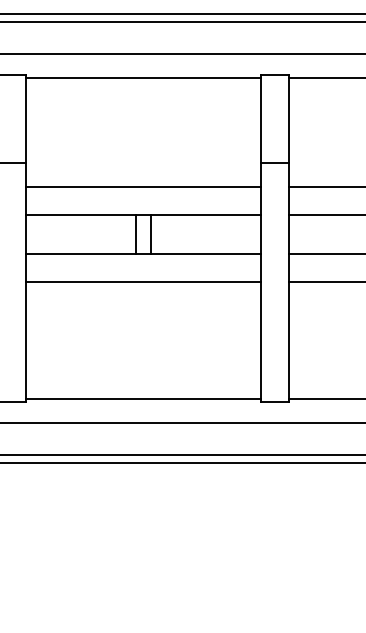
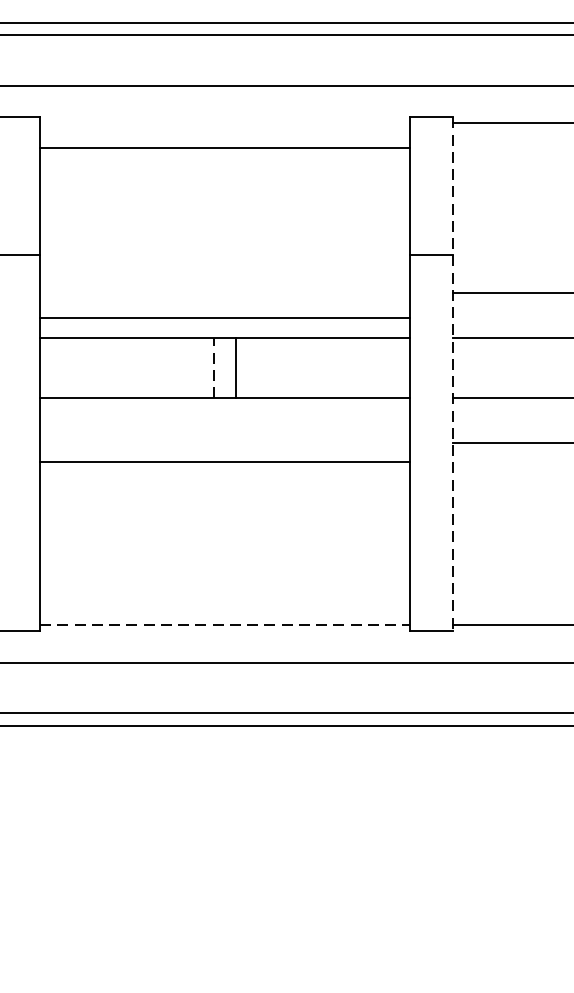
line: (143, 78) -> (225, 148), moved
line: (143, 186) -> (225, 317), moved
line: (136, 234) -> (214, 367), solid -> dashed
line: (289, 238) -> (454, 374), solid -> dashed
line: (143, 282) -> (225, 462), moved
line: (143, 398) -> (225, 625), solid -> dashed

